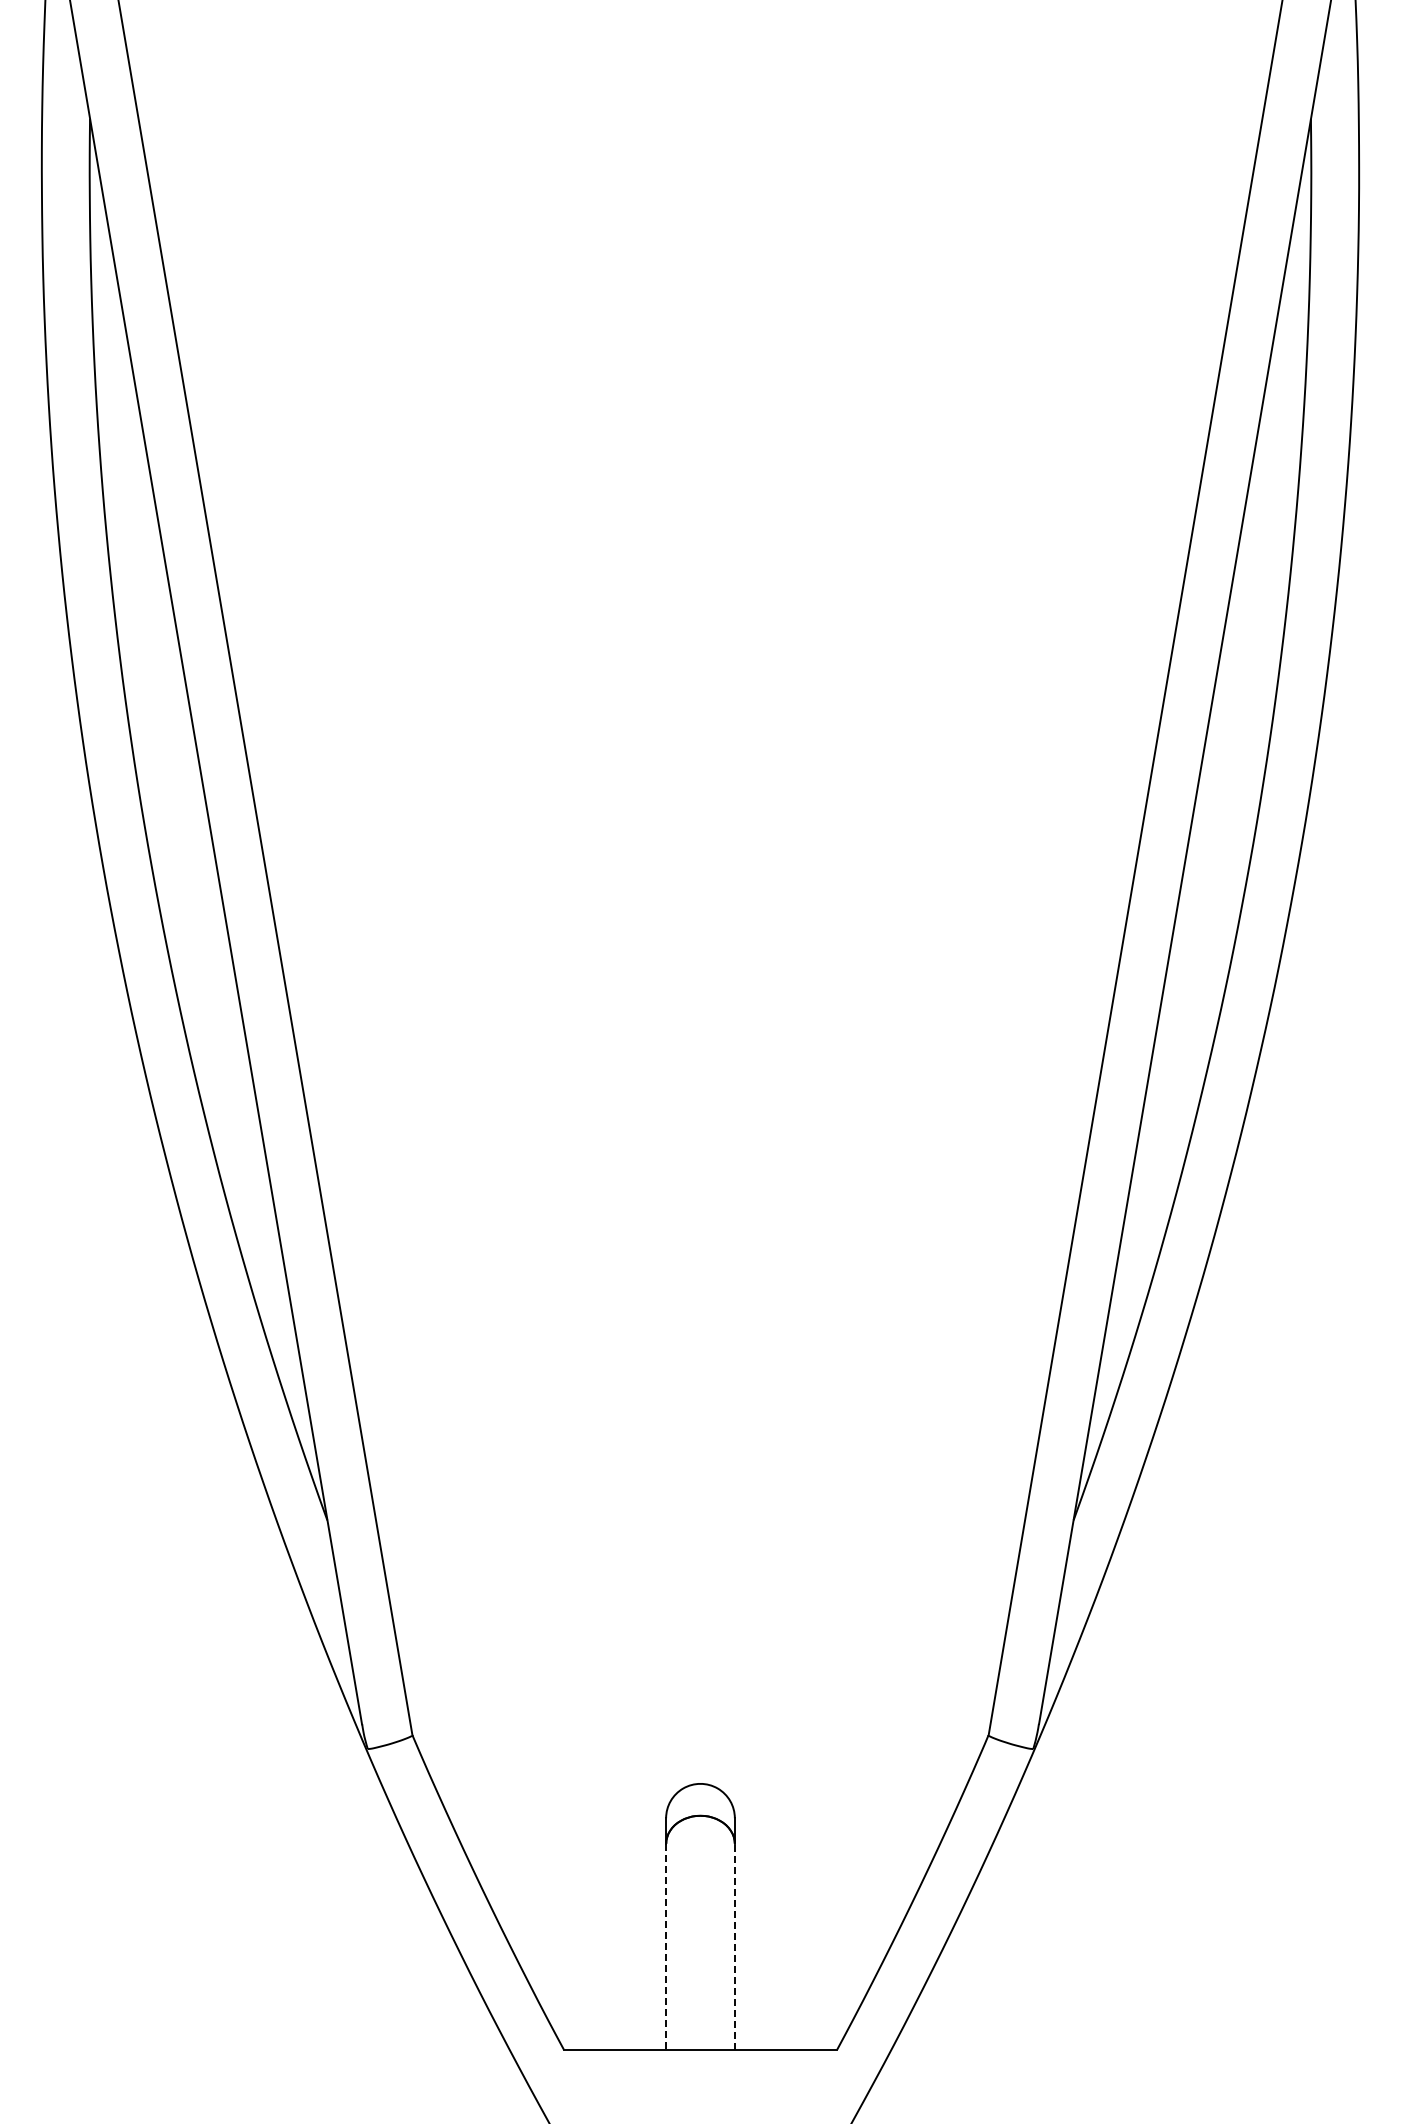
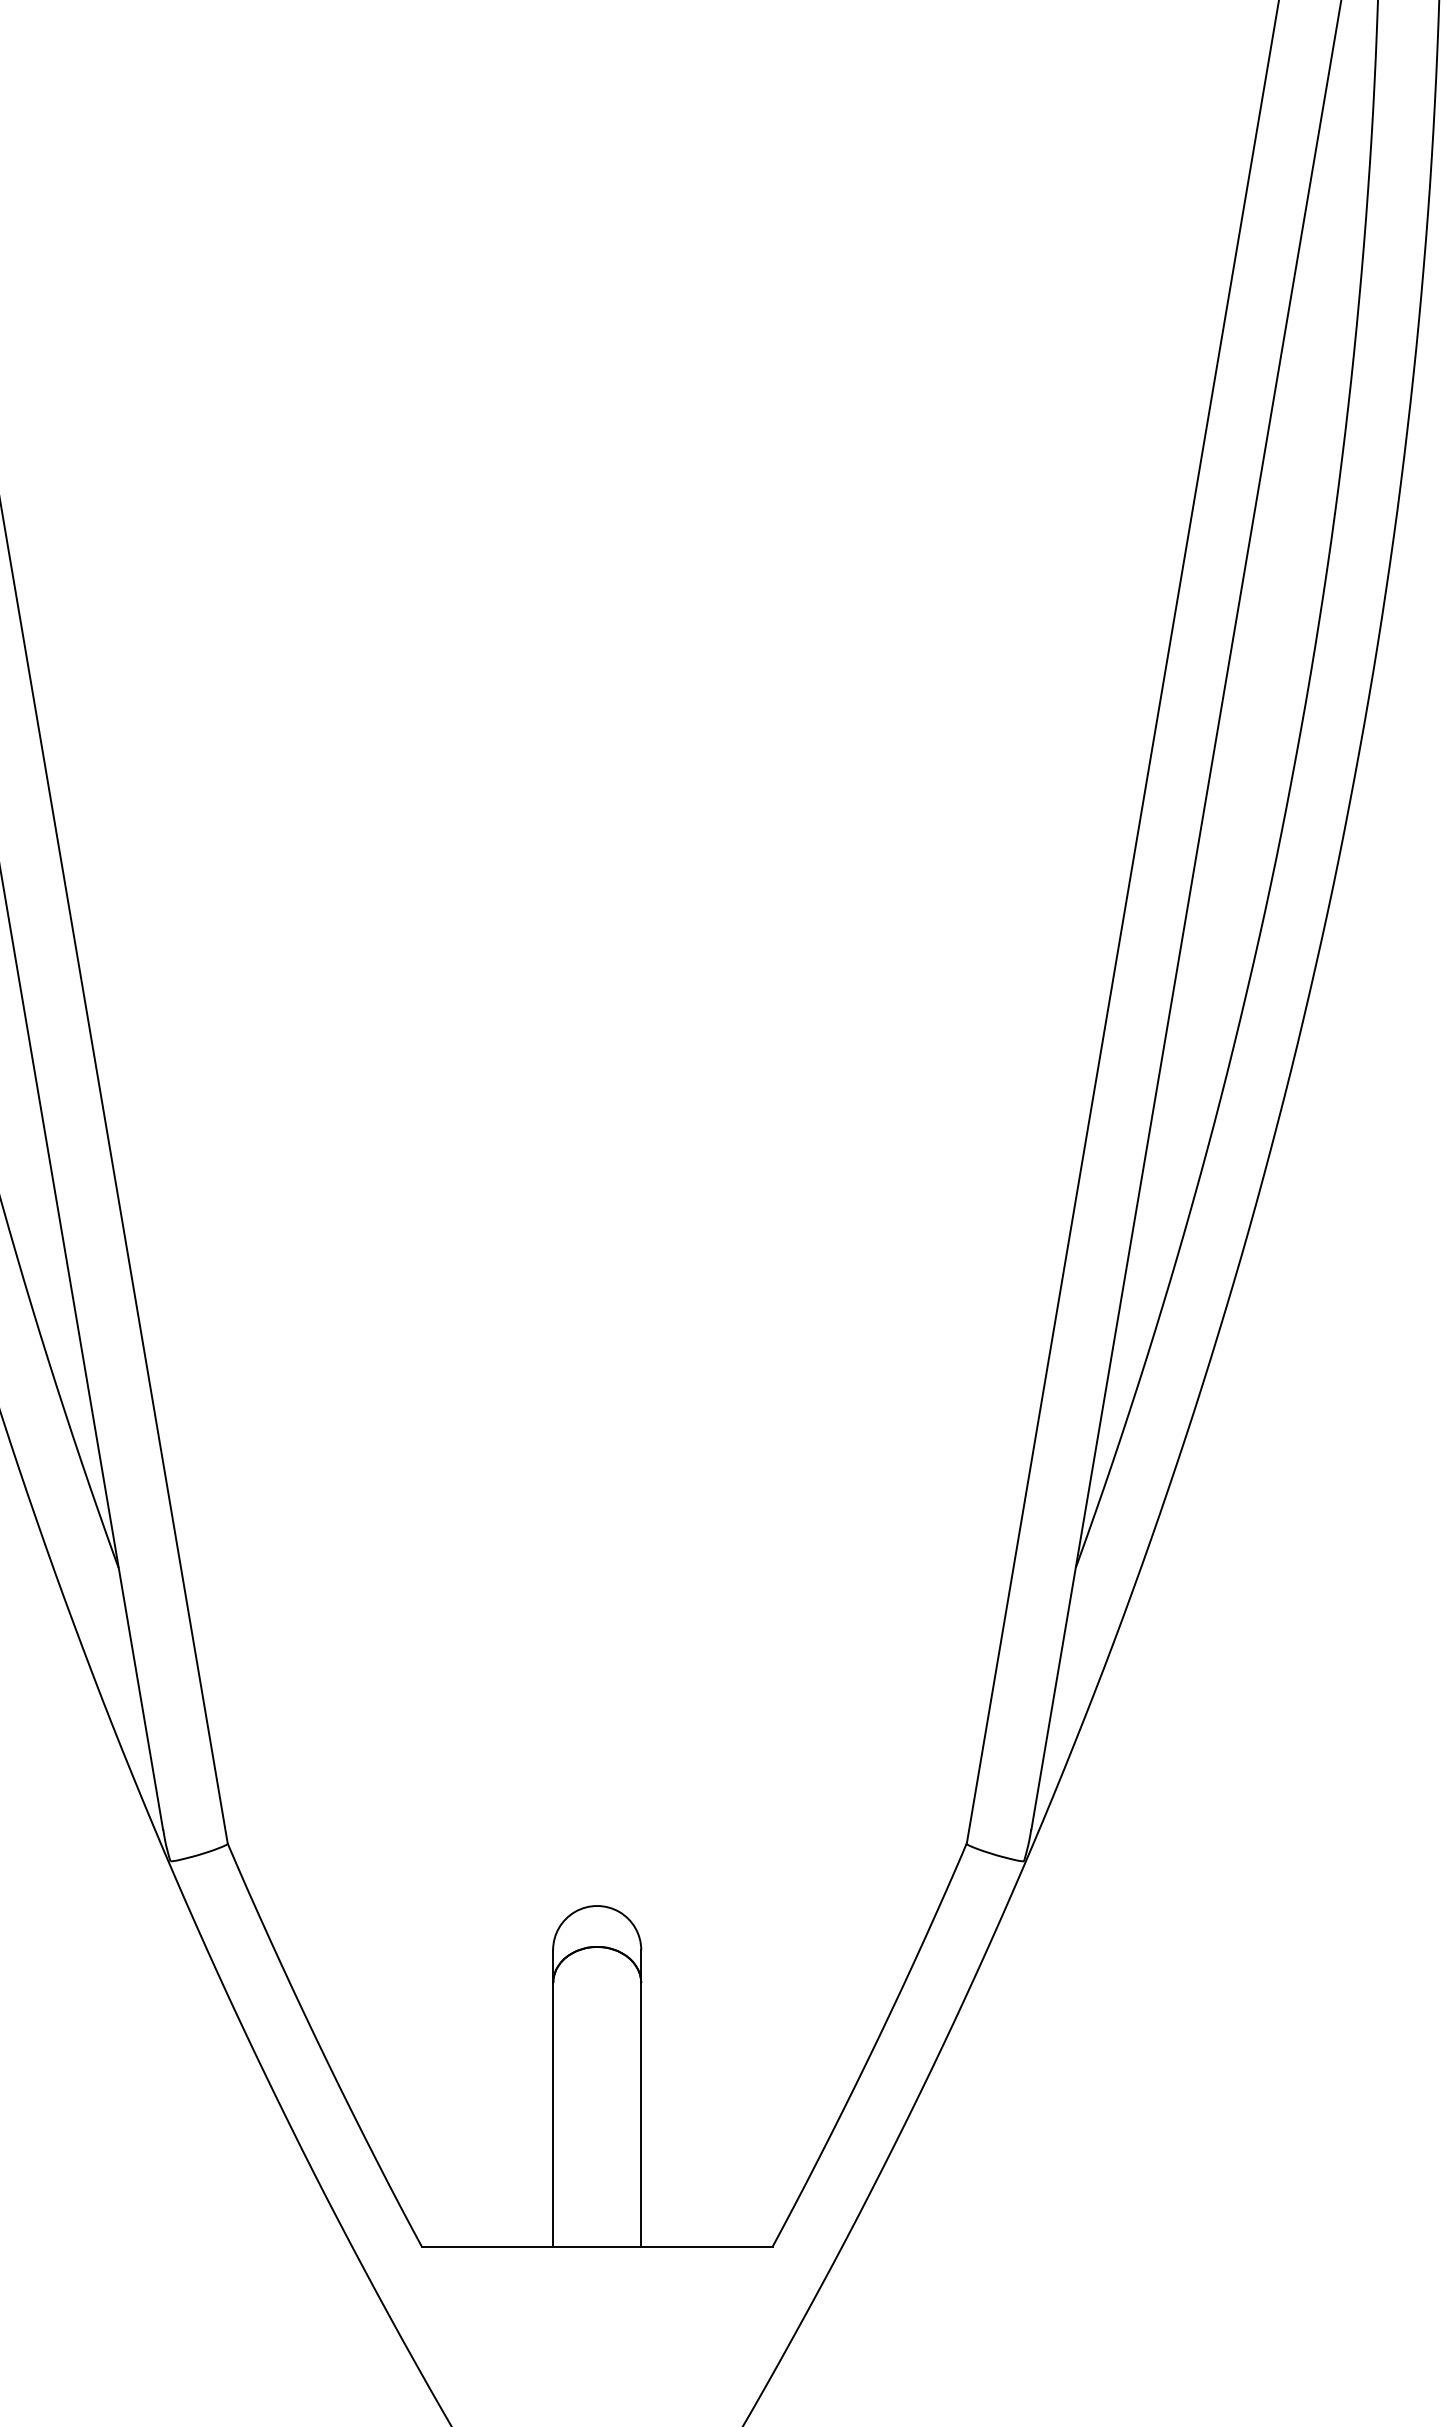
line: (666, 1946) -> (553, 2114), dashed -> solid
line: (734, 1946) -> (640, 2114), dashed -> solid

